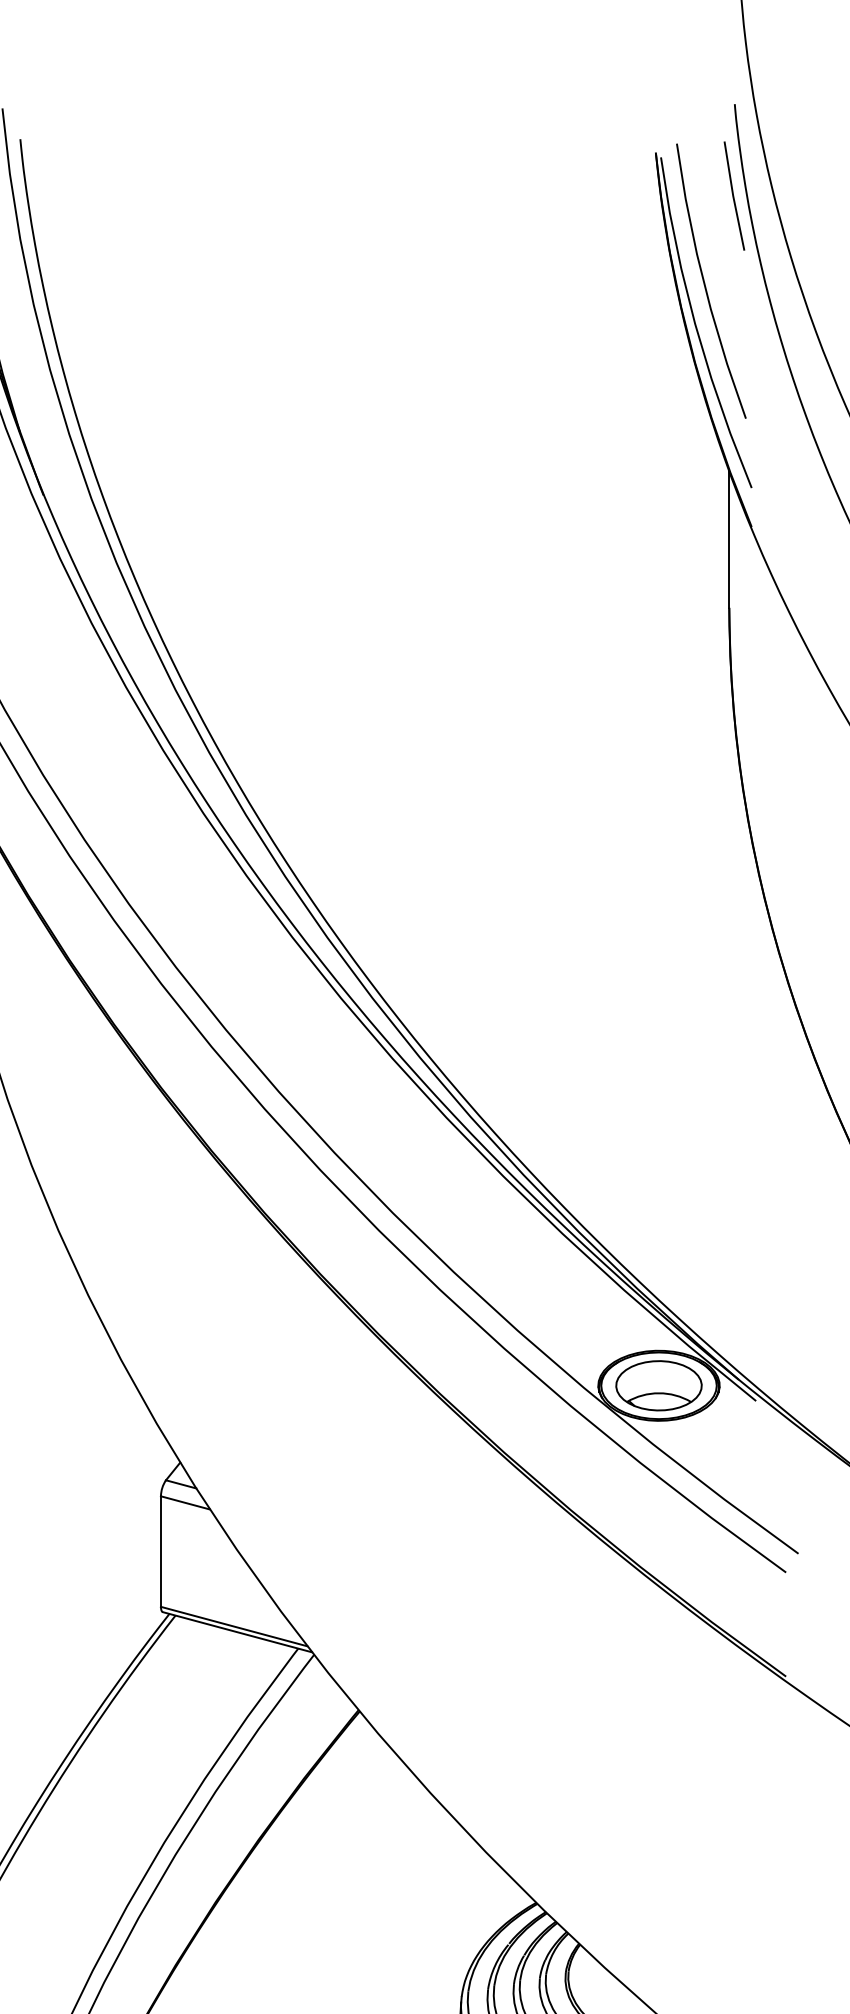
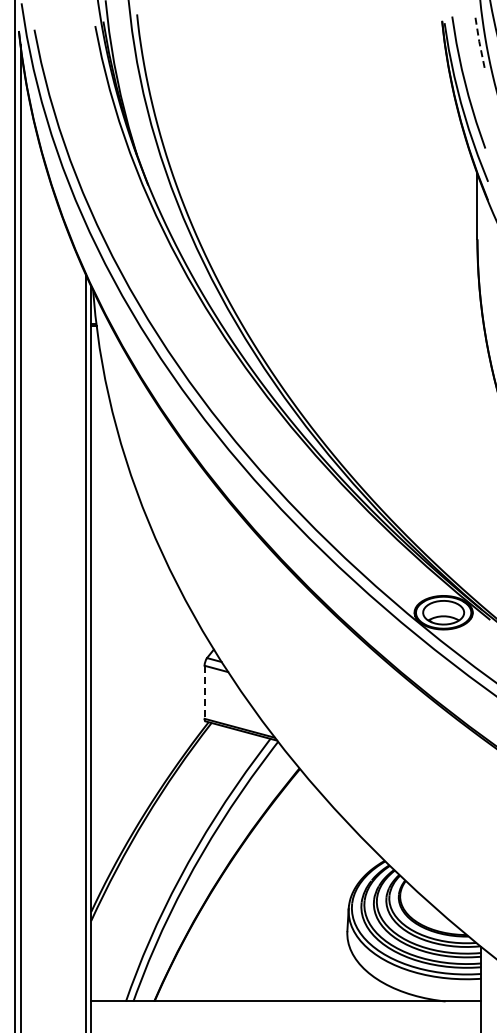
line: (733, 195) -> (479, 41), solid -> dashed
line: (160, 1552) -> (204, 692), solid -> dashed

